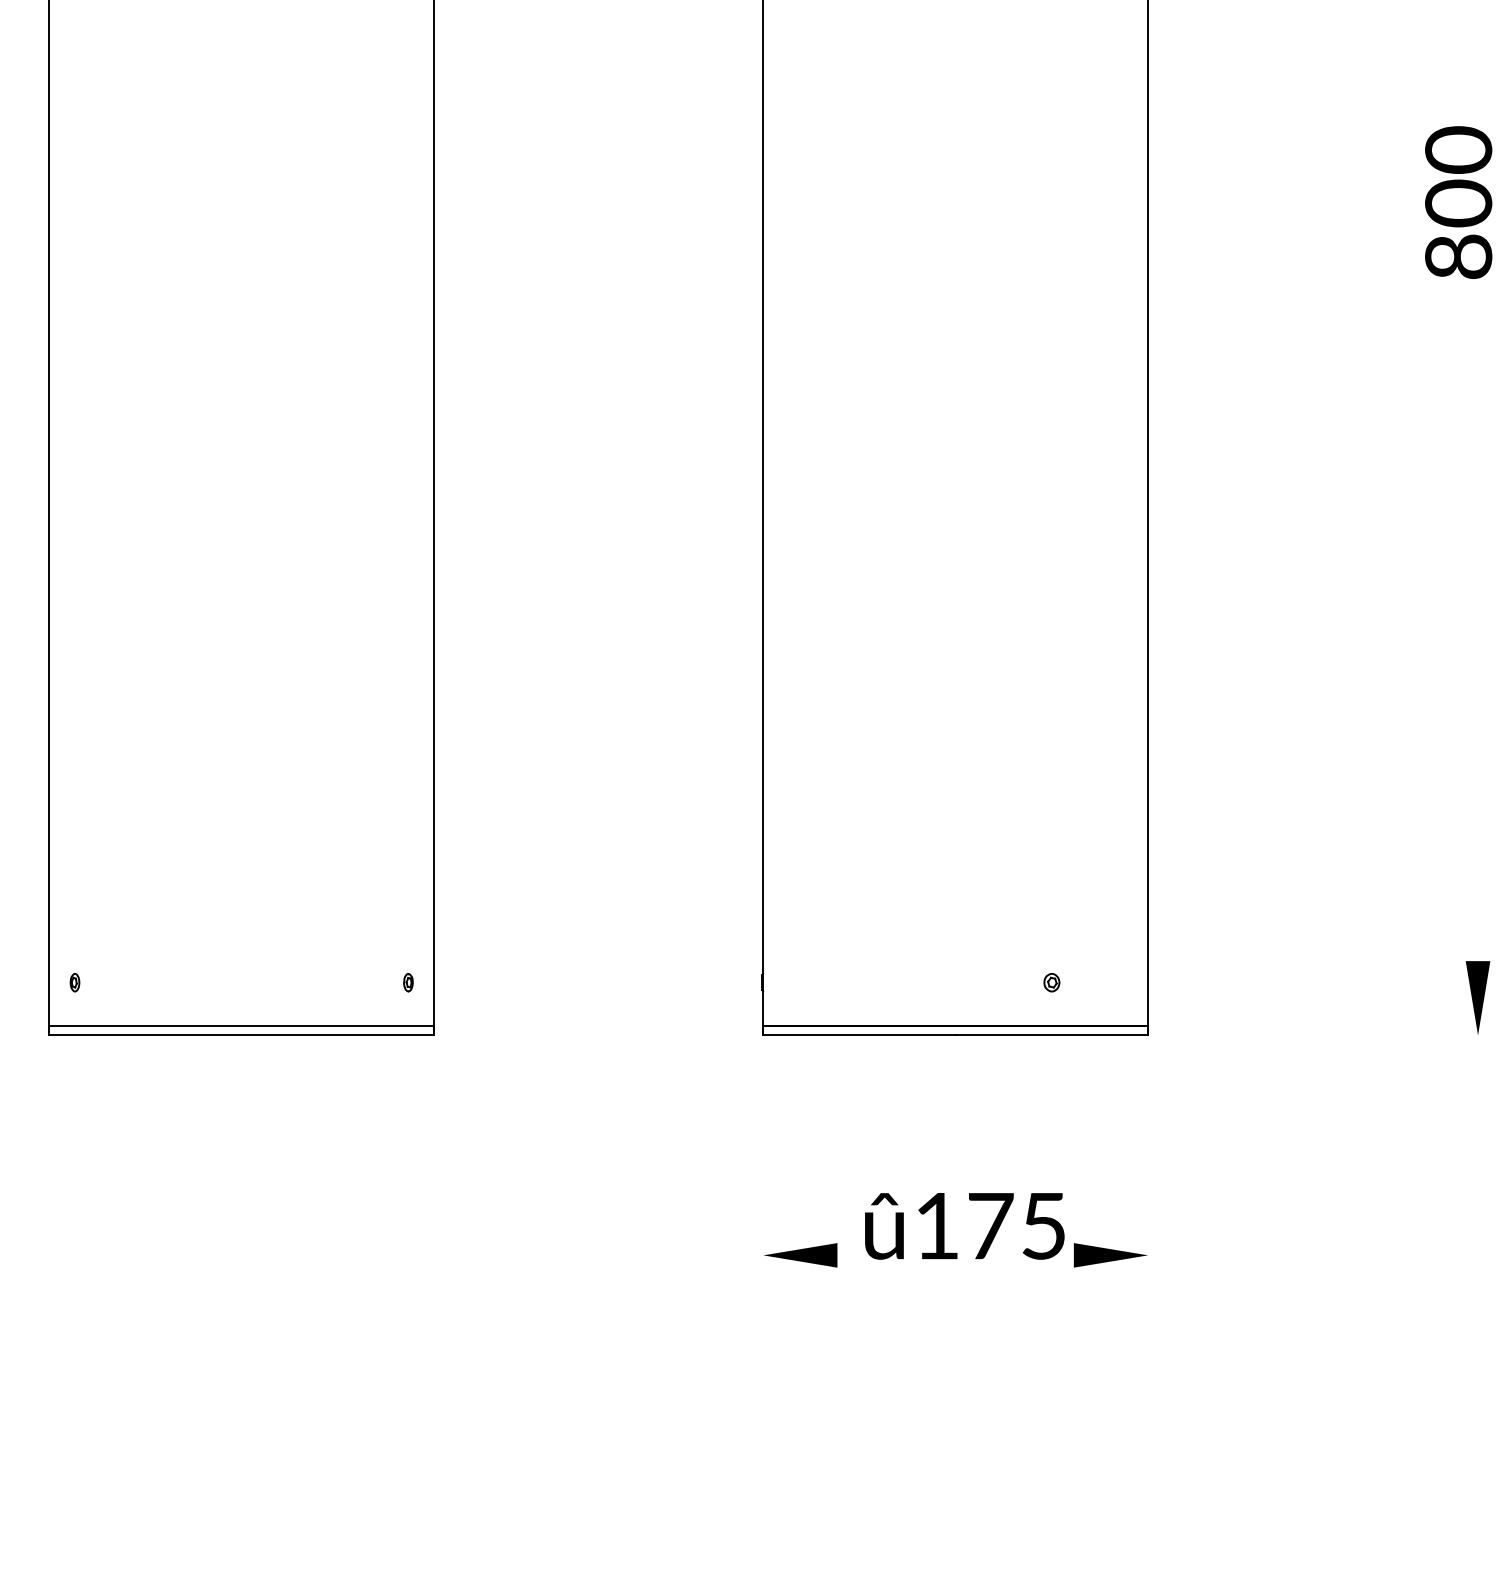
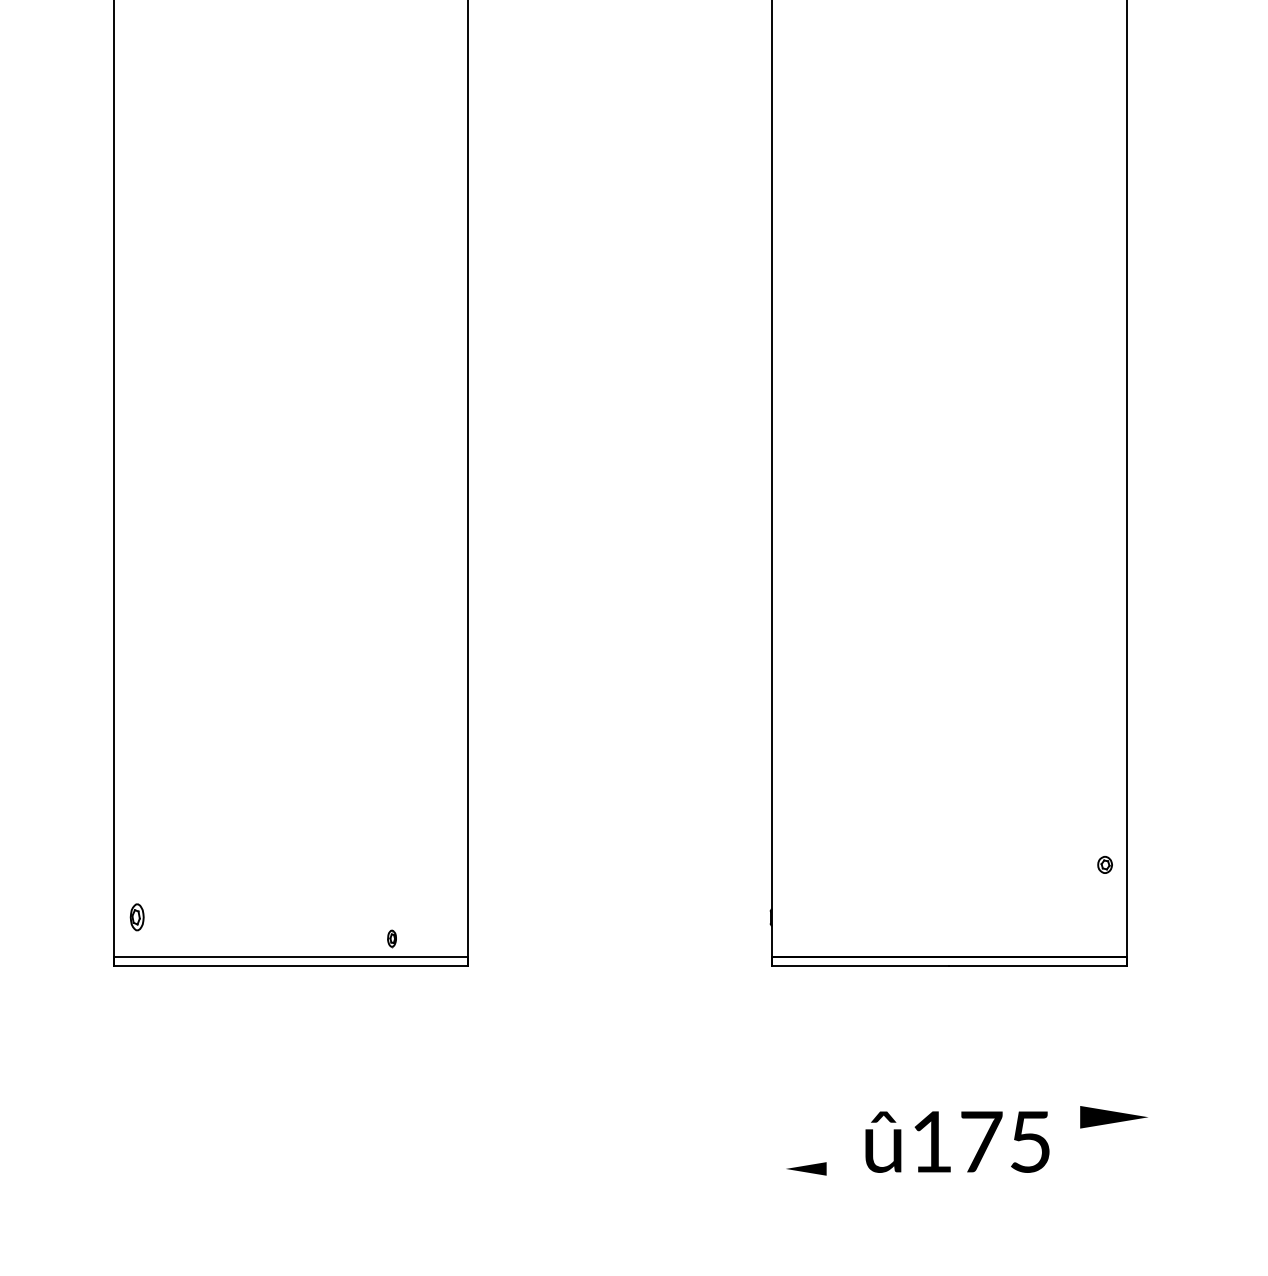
part: (74, 982) -> (136, 917), size x1.6
part: (408, 982) -> (392, 938), moved
part: (1051, 982) -> (1104, 864), moved
part: (800, 1255) -> (806, 1169), size x0.6
part: (1110, 1255) -> (1113, 1117), moved

